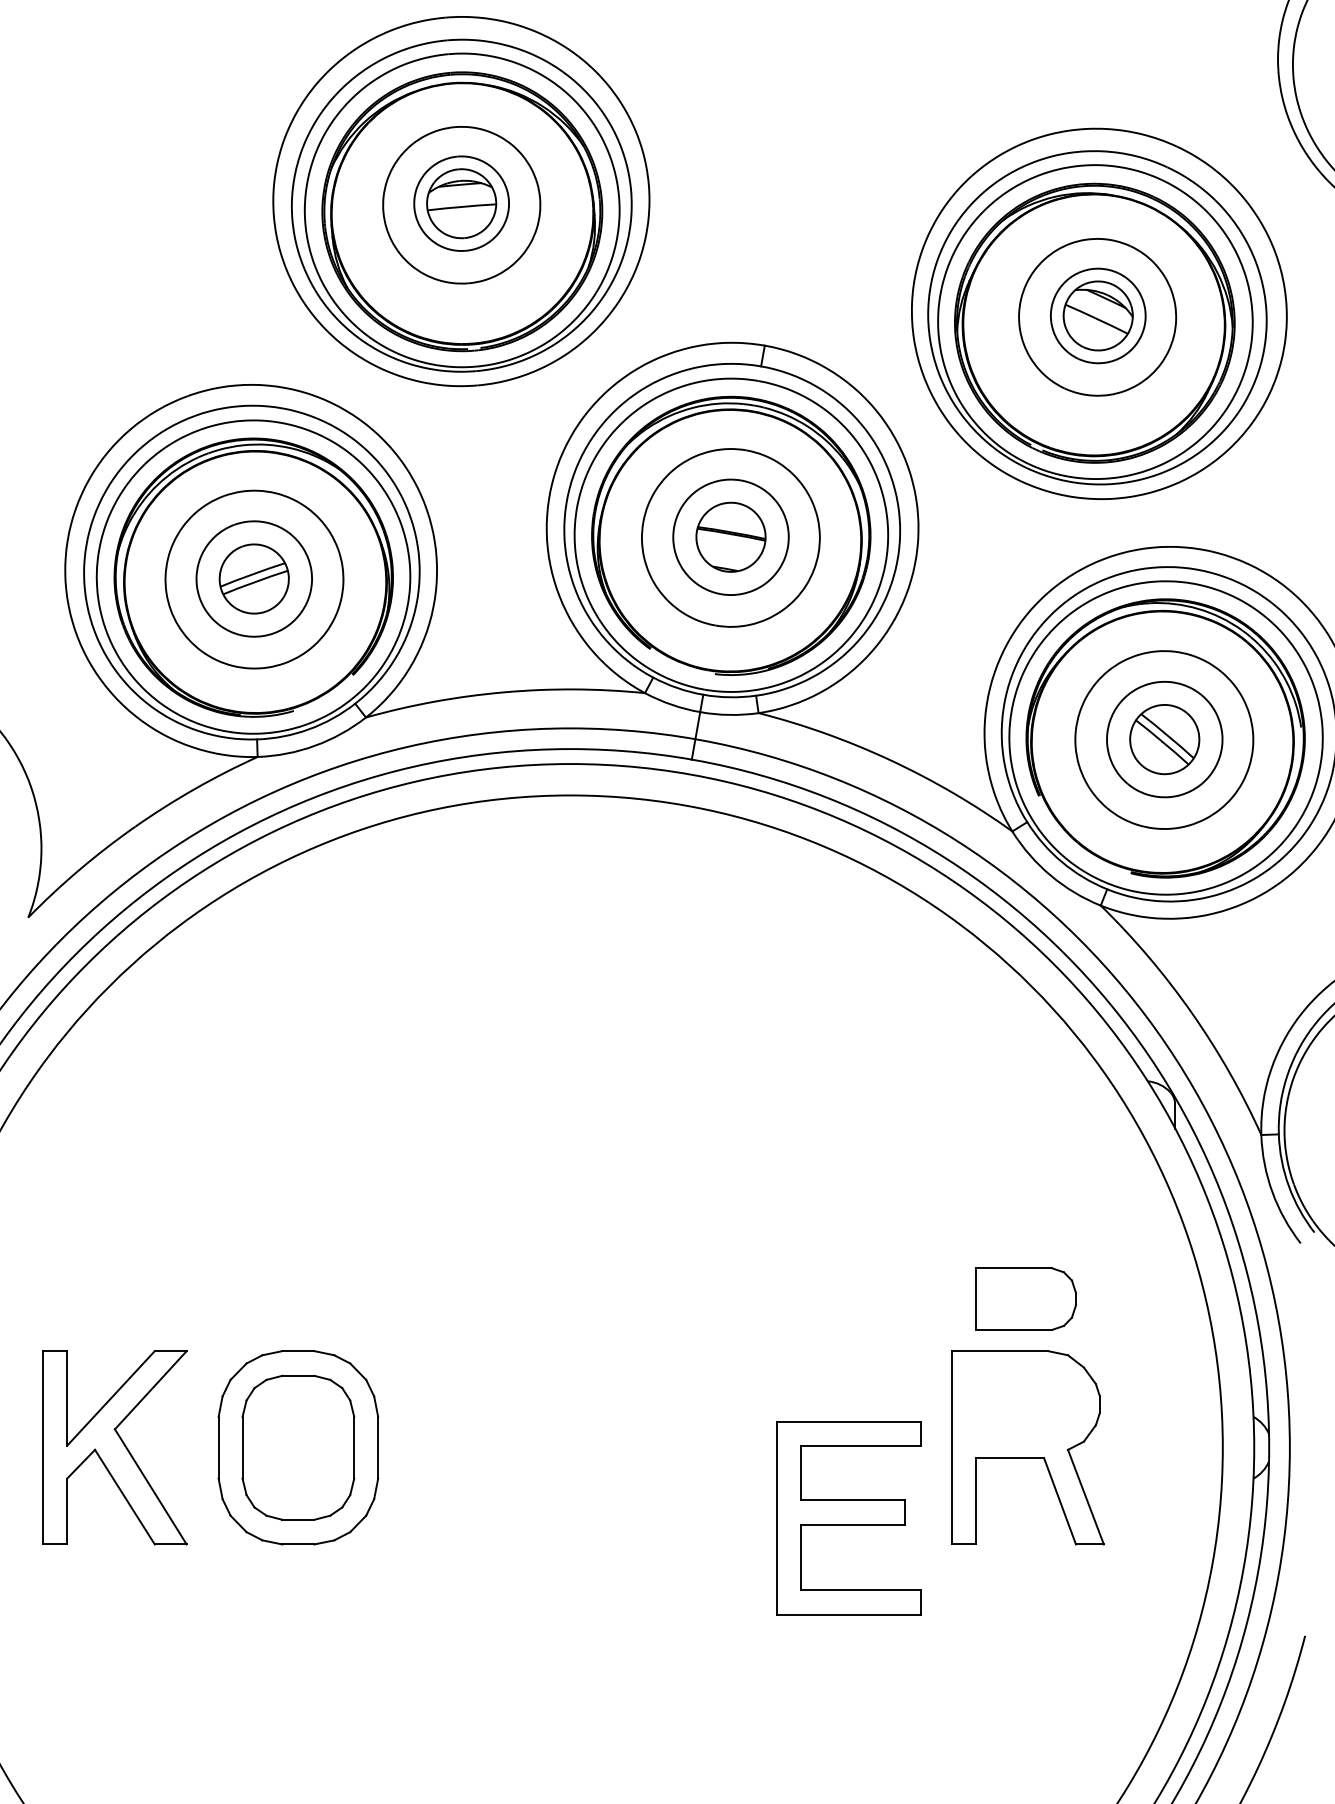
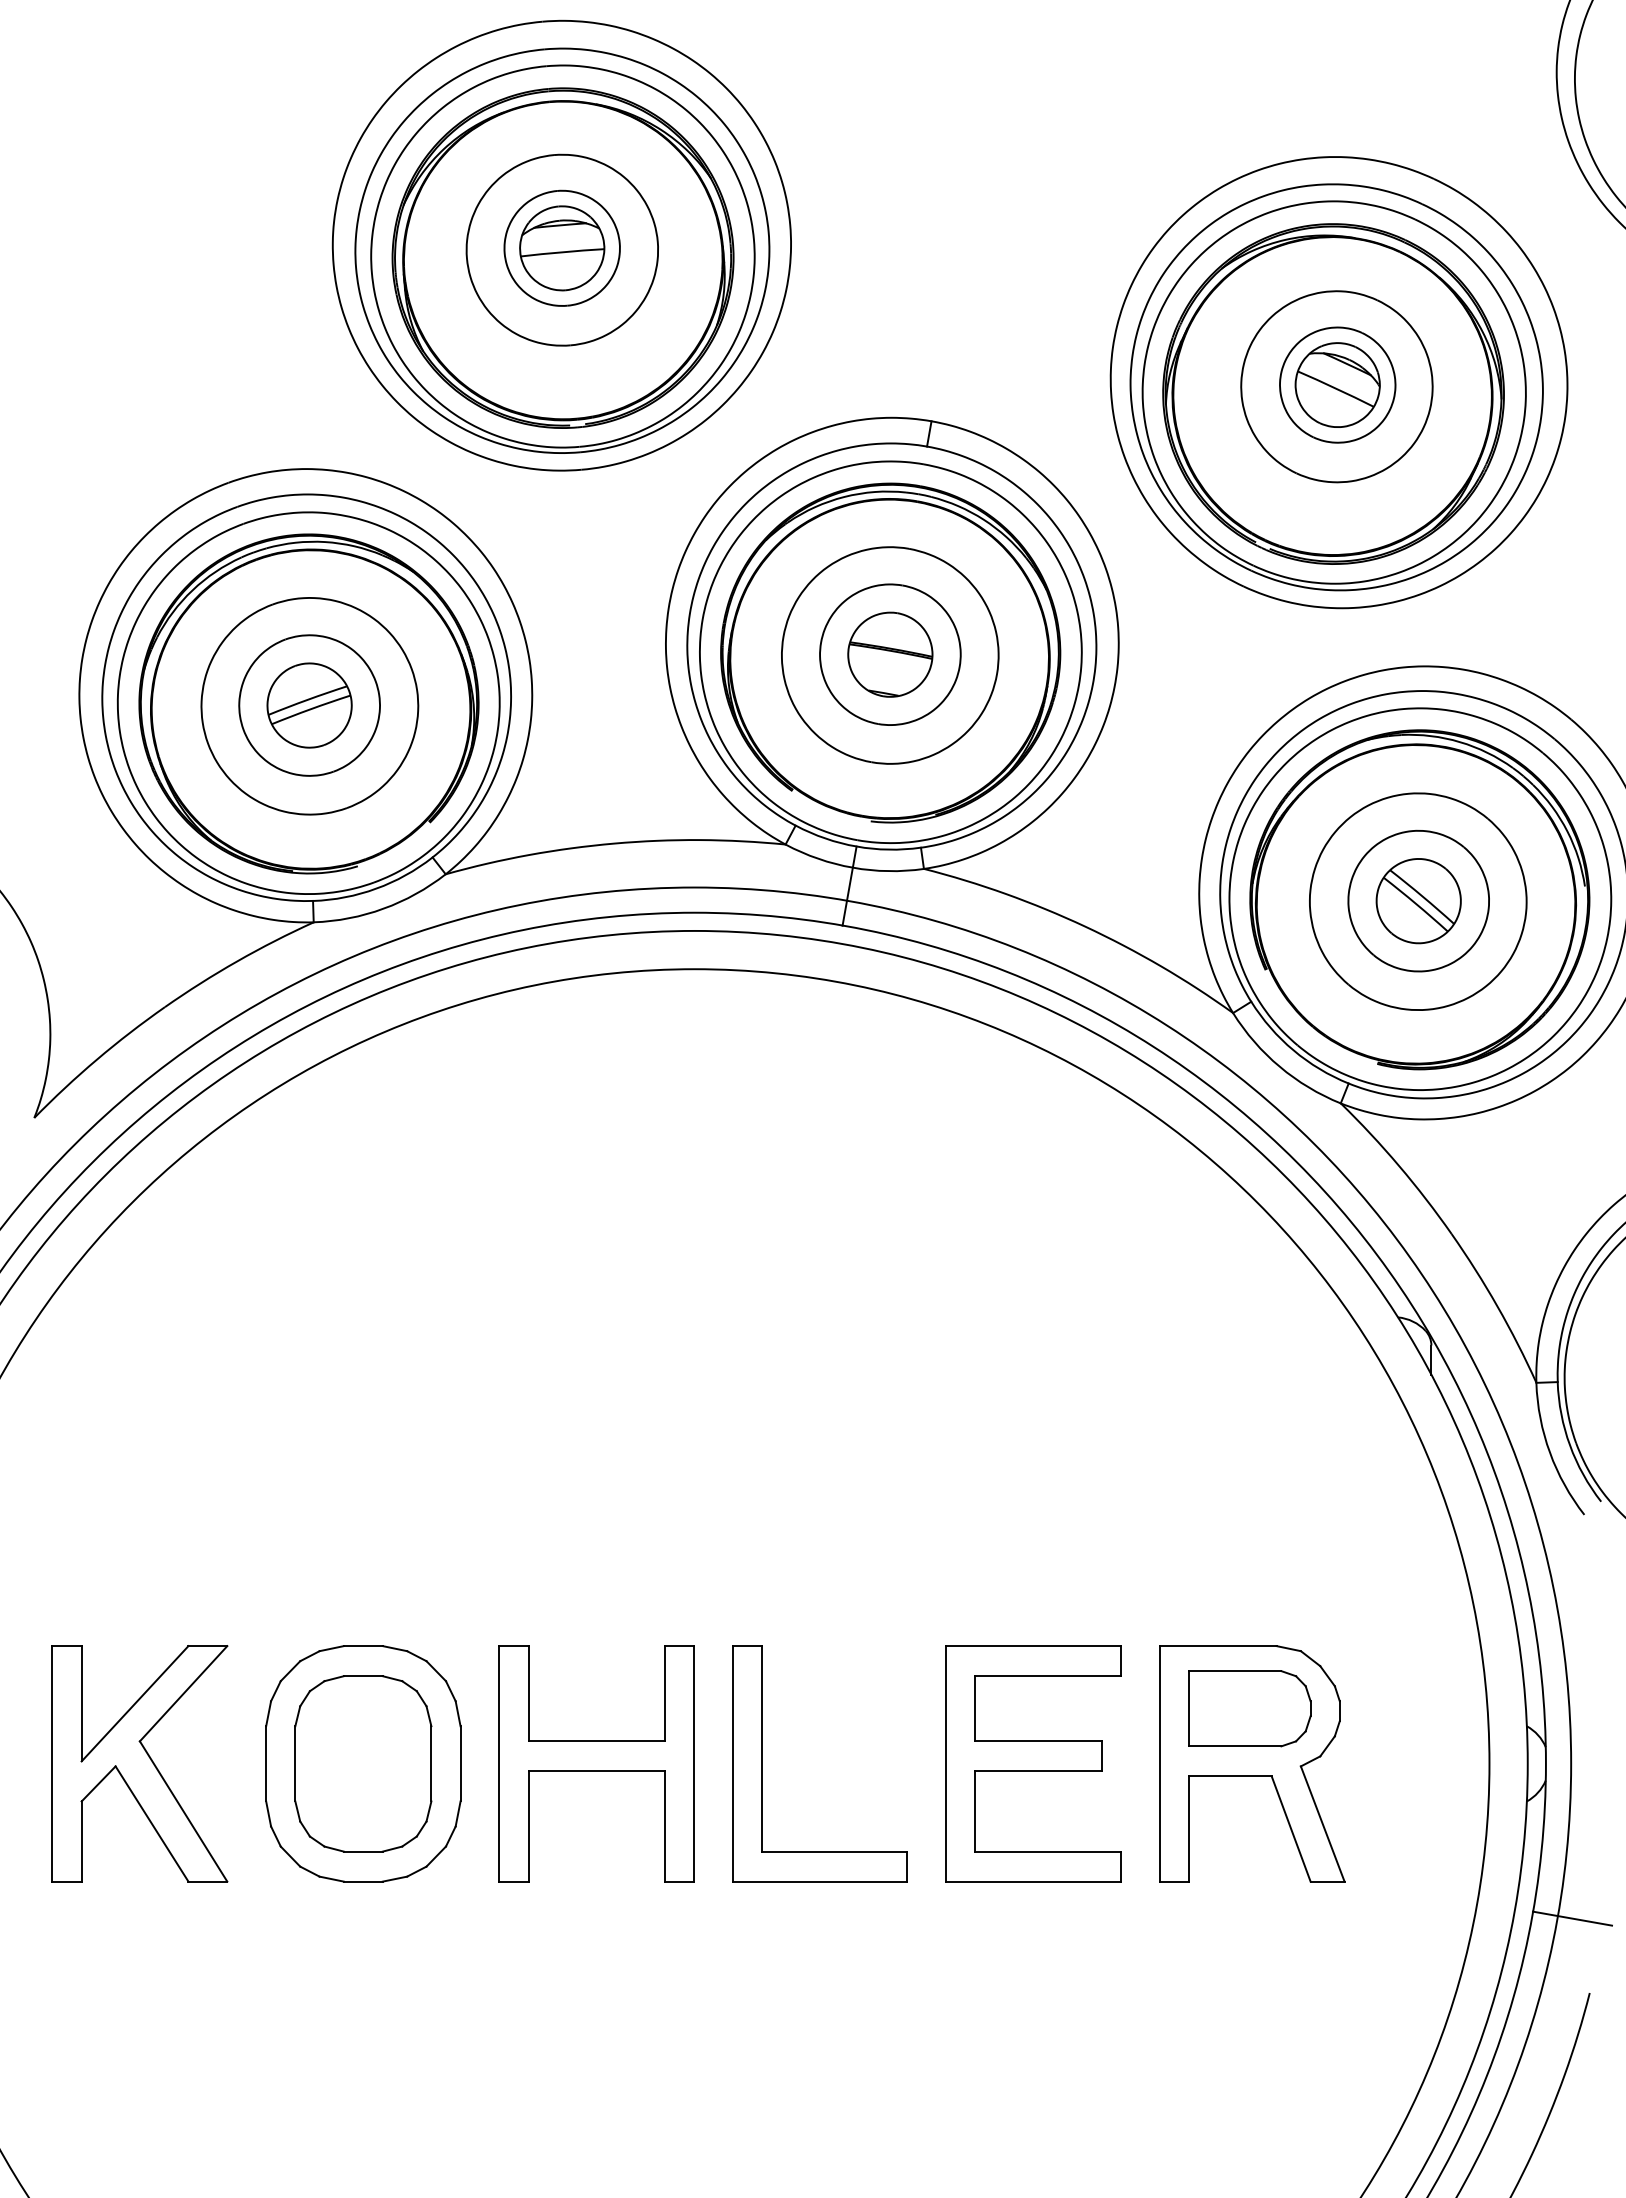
part: (1025, 1298) -> (1249, 1708), moved
part: (489, 1447) -> (596, 1763), added
part: (626, 1447) -> (762, 1763), added
part: (848, 1518) -> (1033, 1763), moved
line: (1290, 1574) -> (1572, 1918), added

